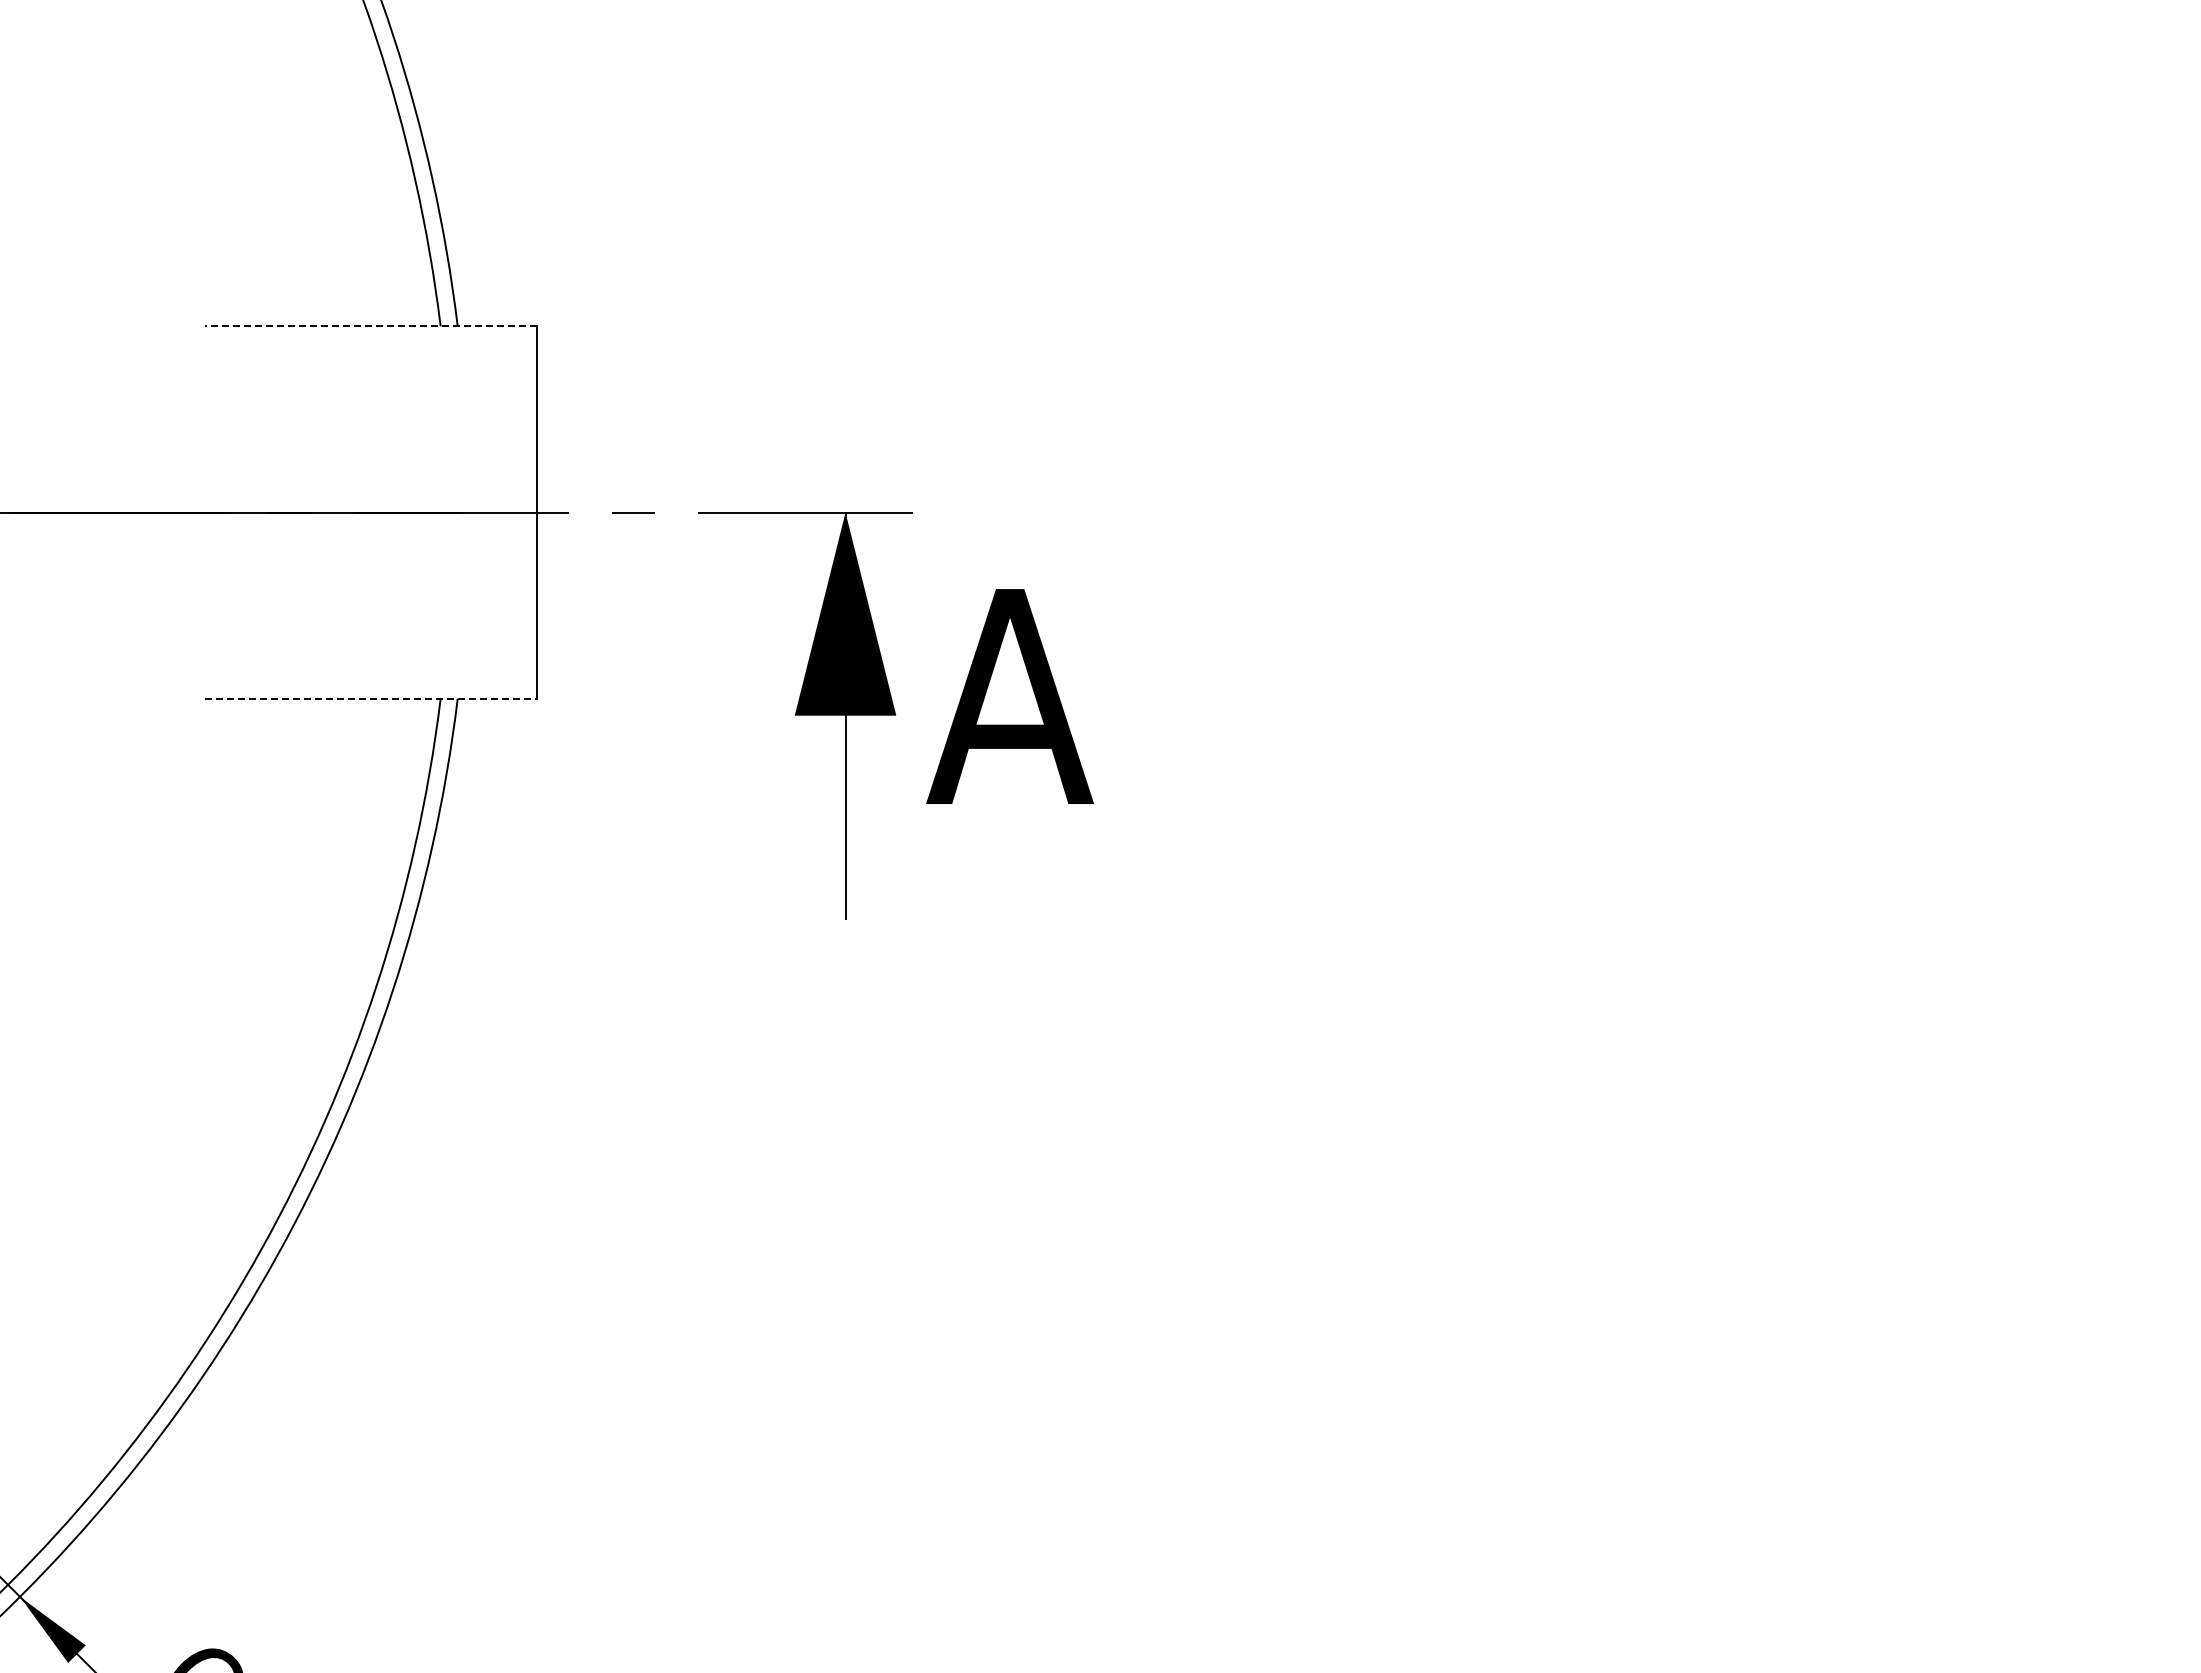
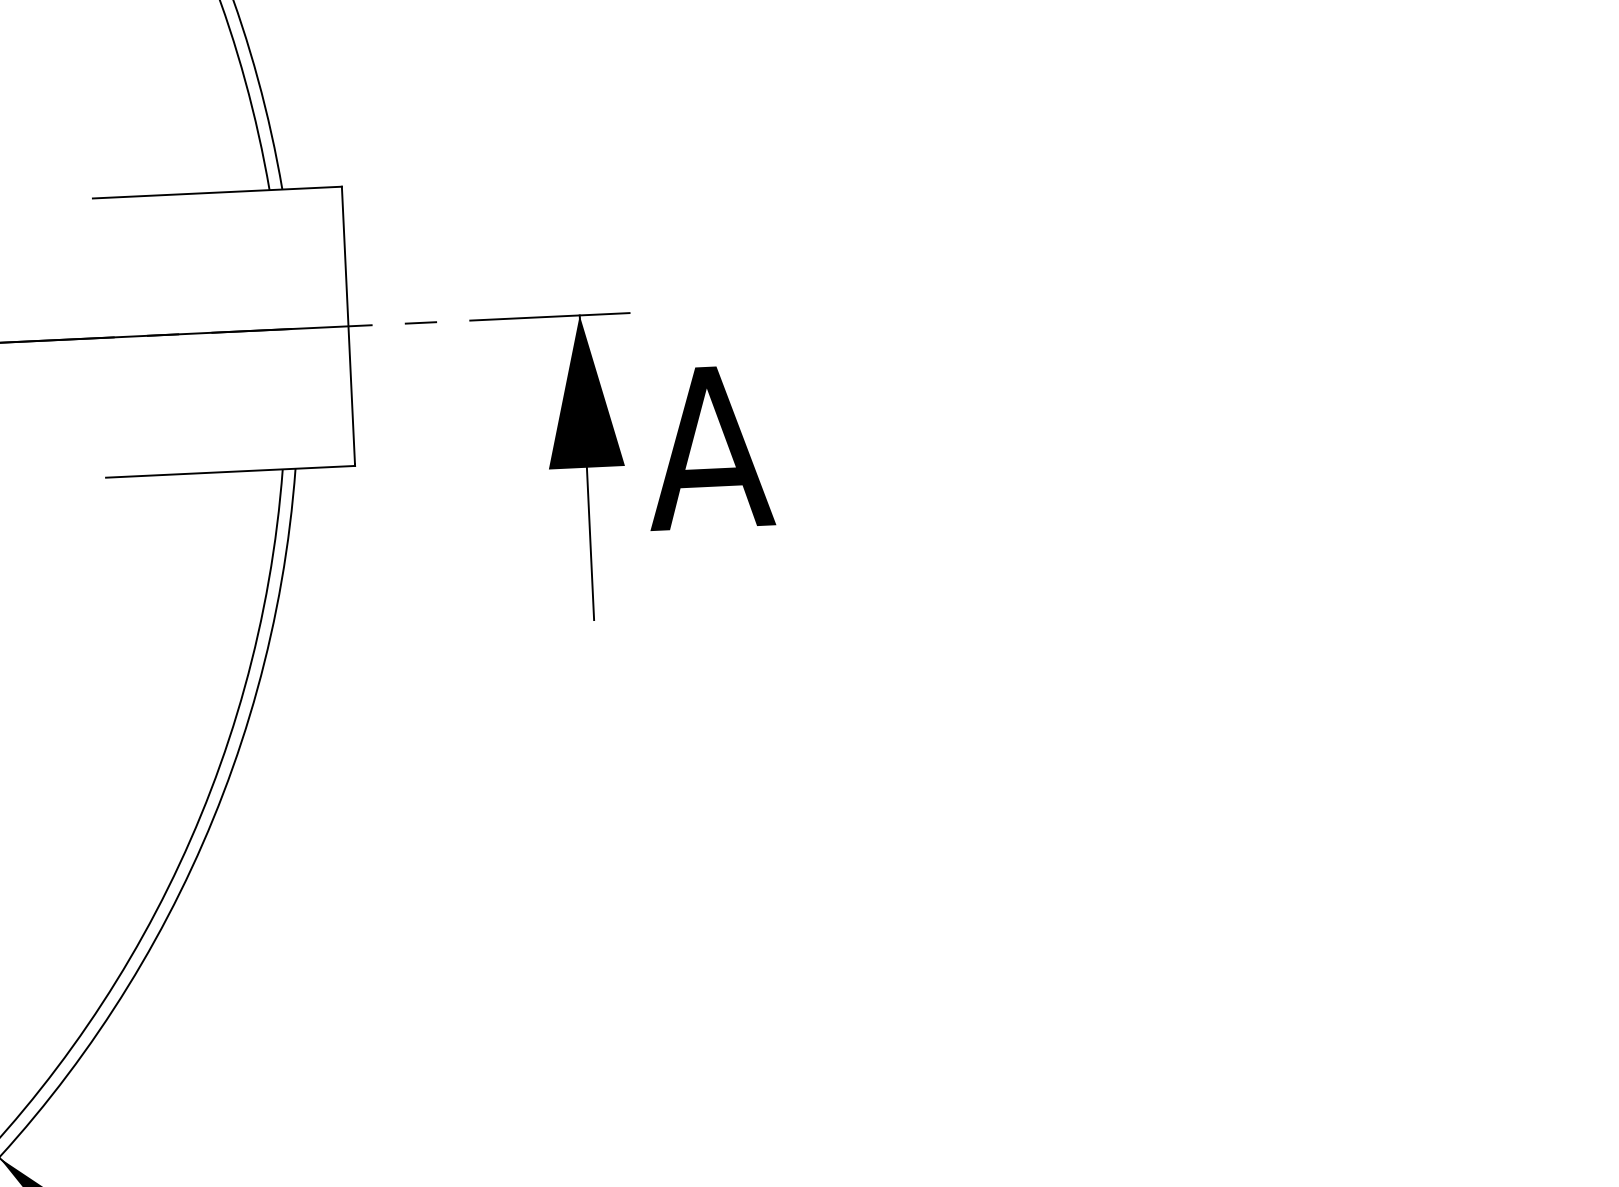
line: (370, 326) -> (216, 192), dashed -> solid
line: (371, 698) -> (230, 471), dashed -> solid

